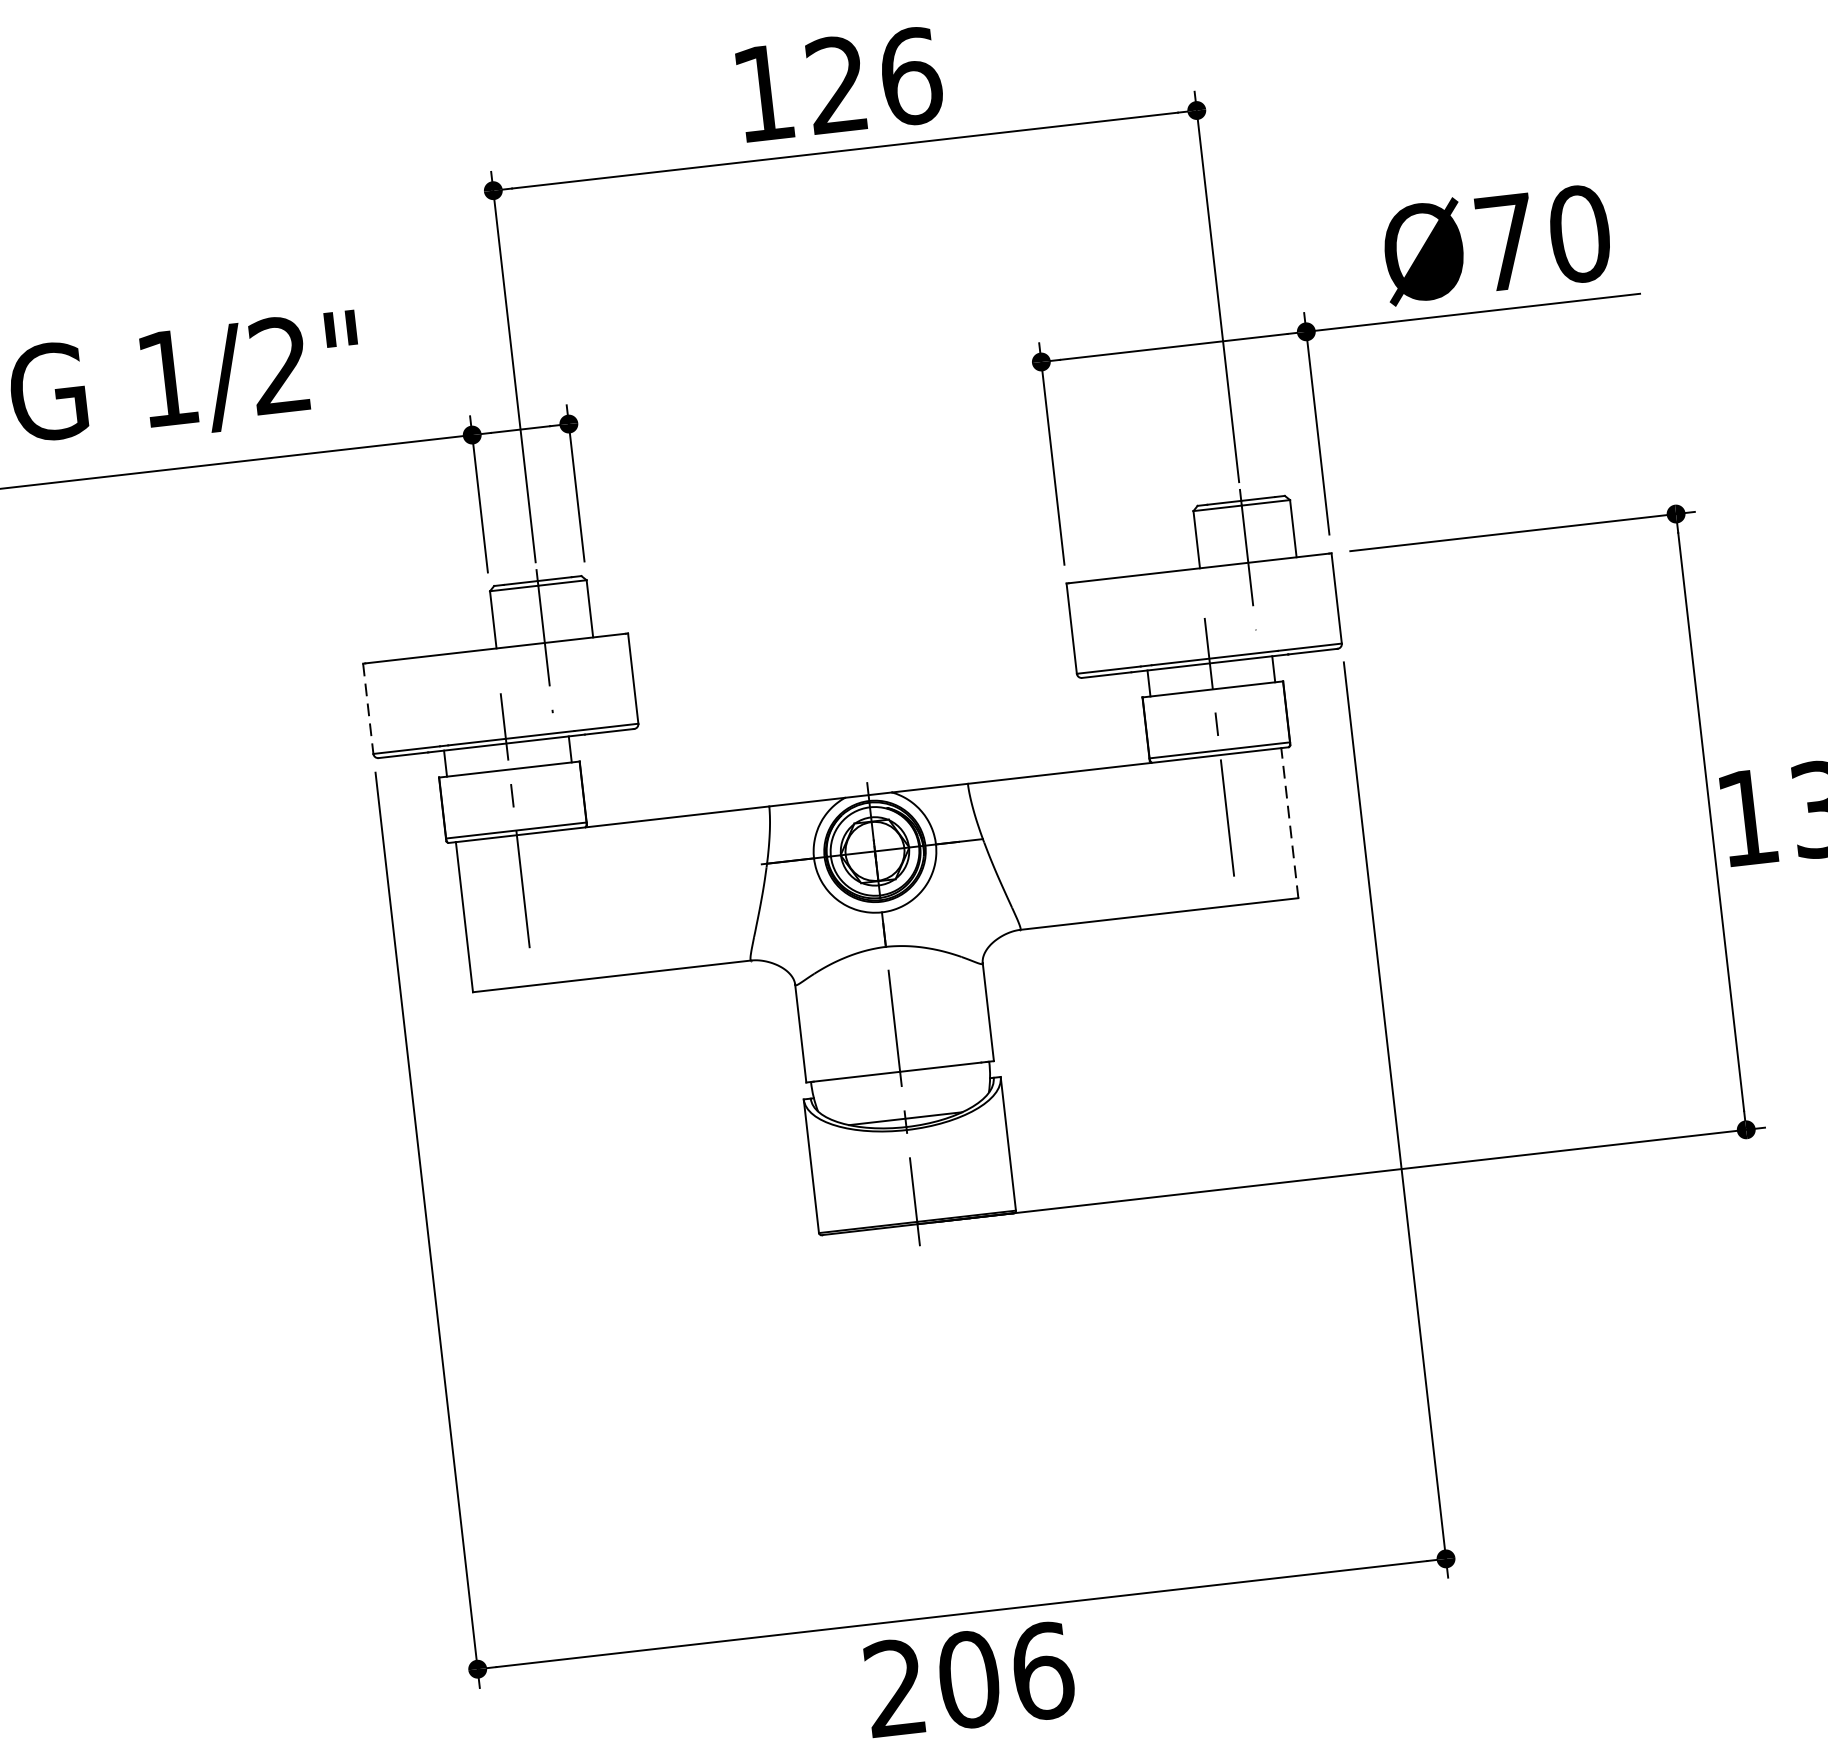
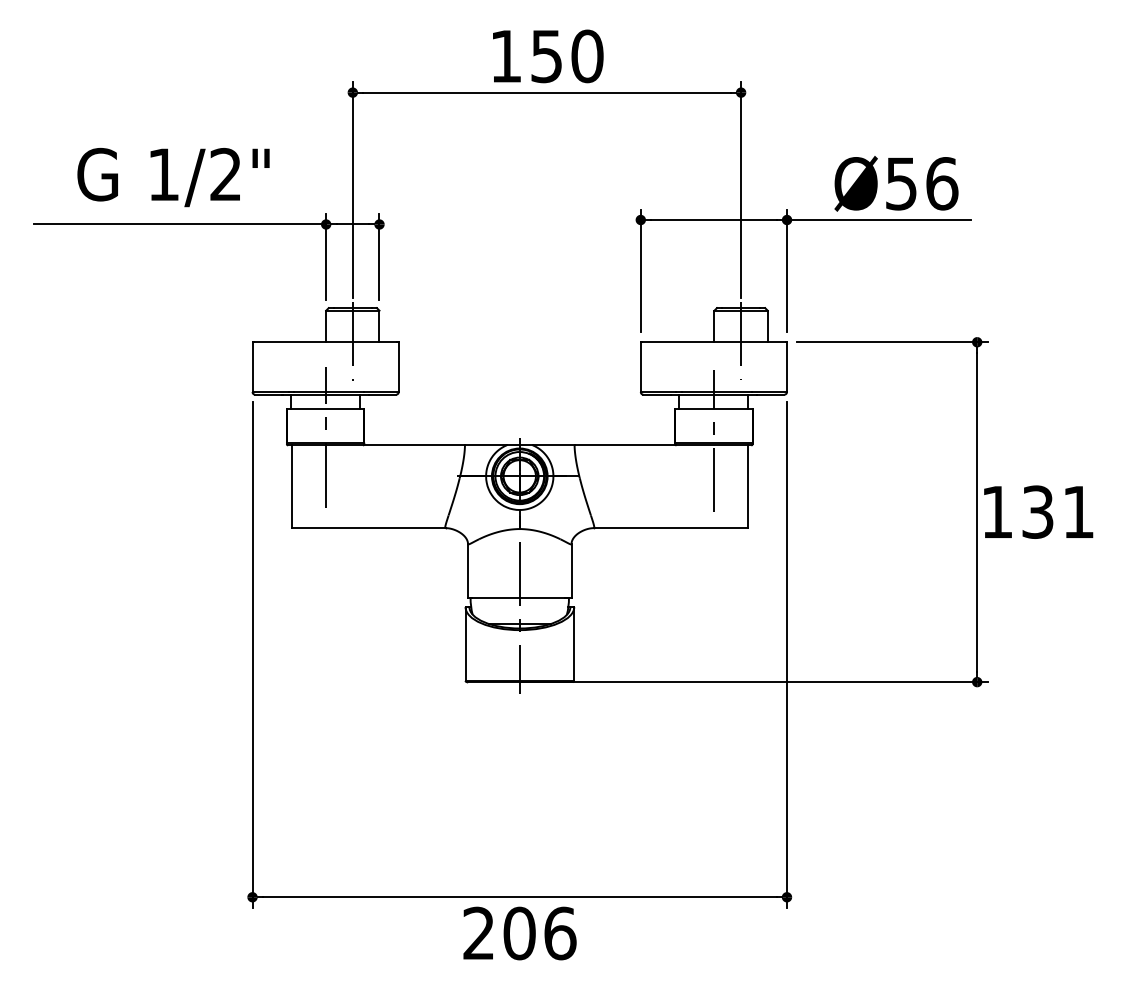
text: (874, 80) -> (567, 56), 126 -> 150
text: (1544, 237) -> (922, 183), Ø70 -> Ø56
line: (368, 709) -> (252, 367), dashed -> solid
line: (1289, 822) -> (747, 486), dashed -> solid

